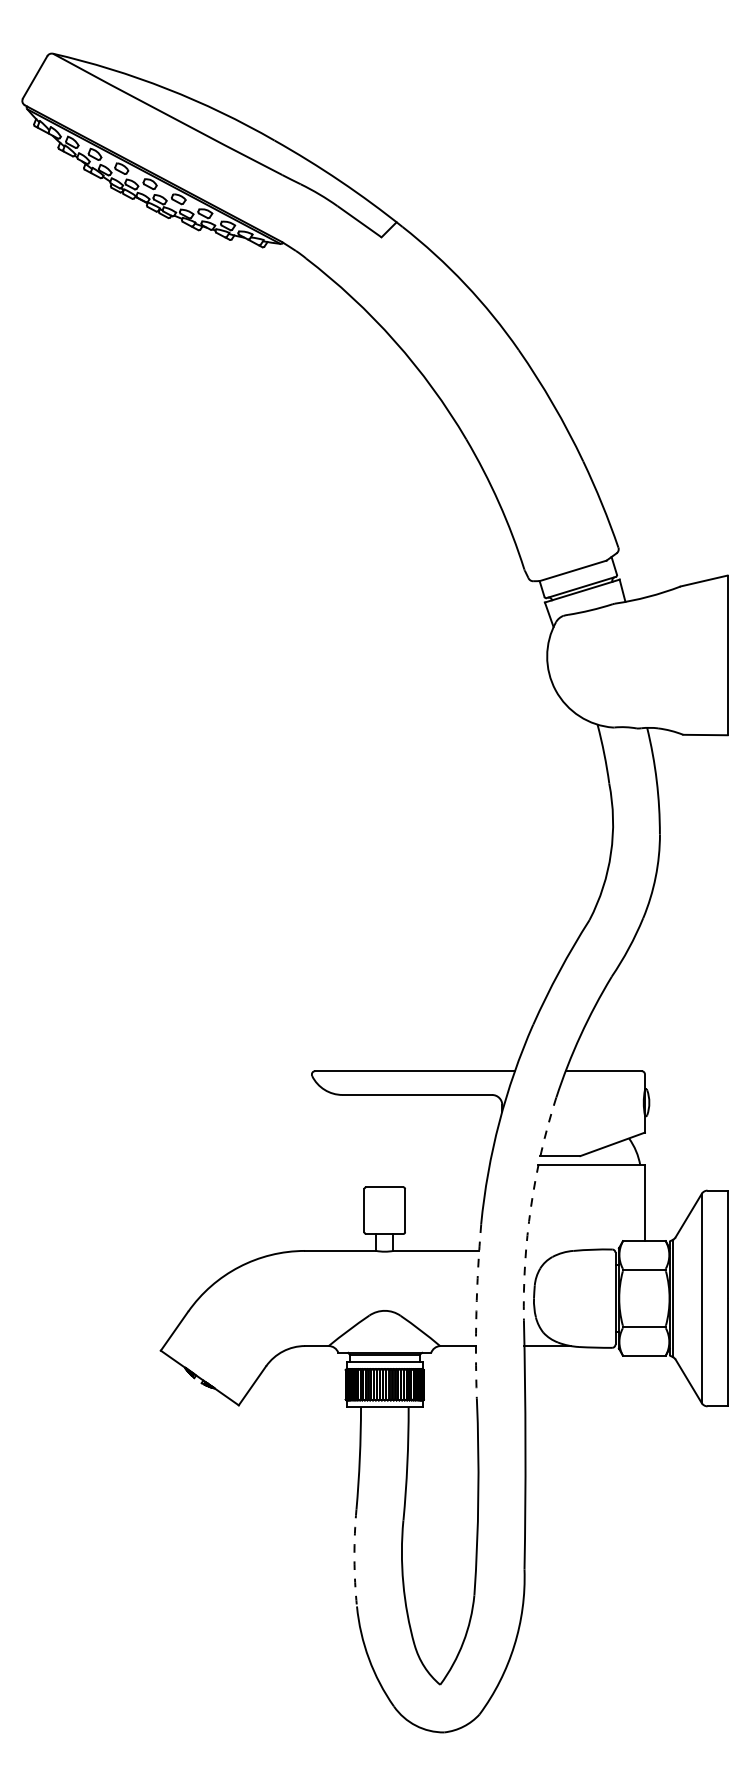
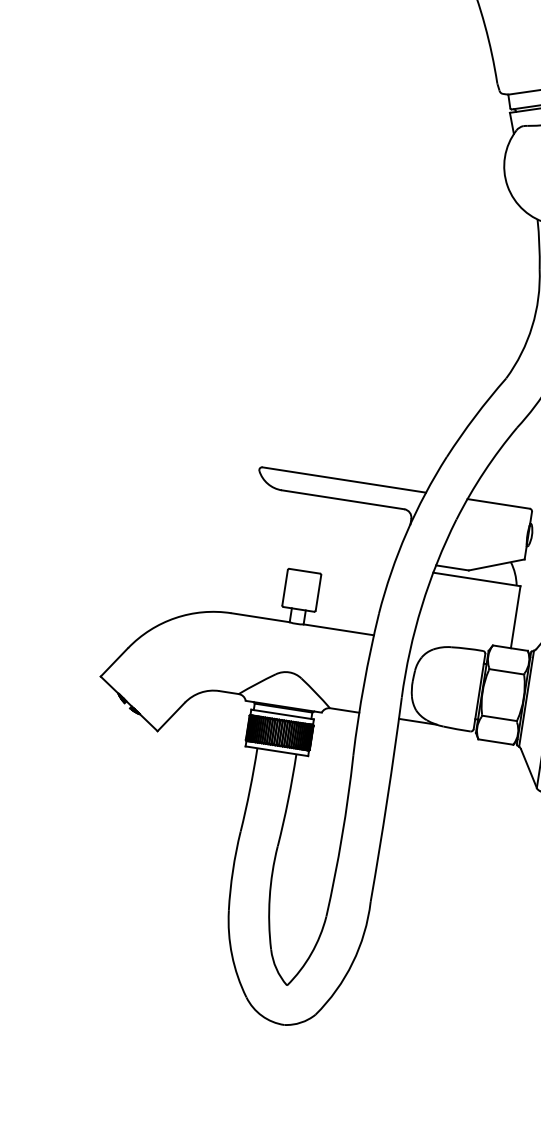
arc: (530, 1207) -> (421, 606), dashed -> solid
arc: (476, 1311) -> (364, 684), dashed -> solid
arc: (354, 1558) -> (232, 871), dashed -> solid

